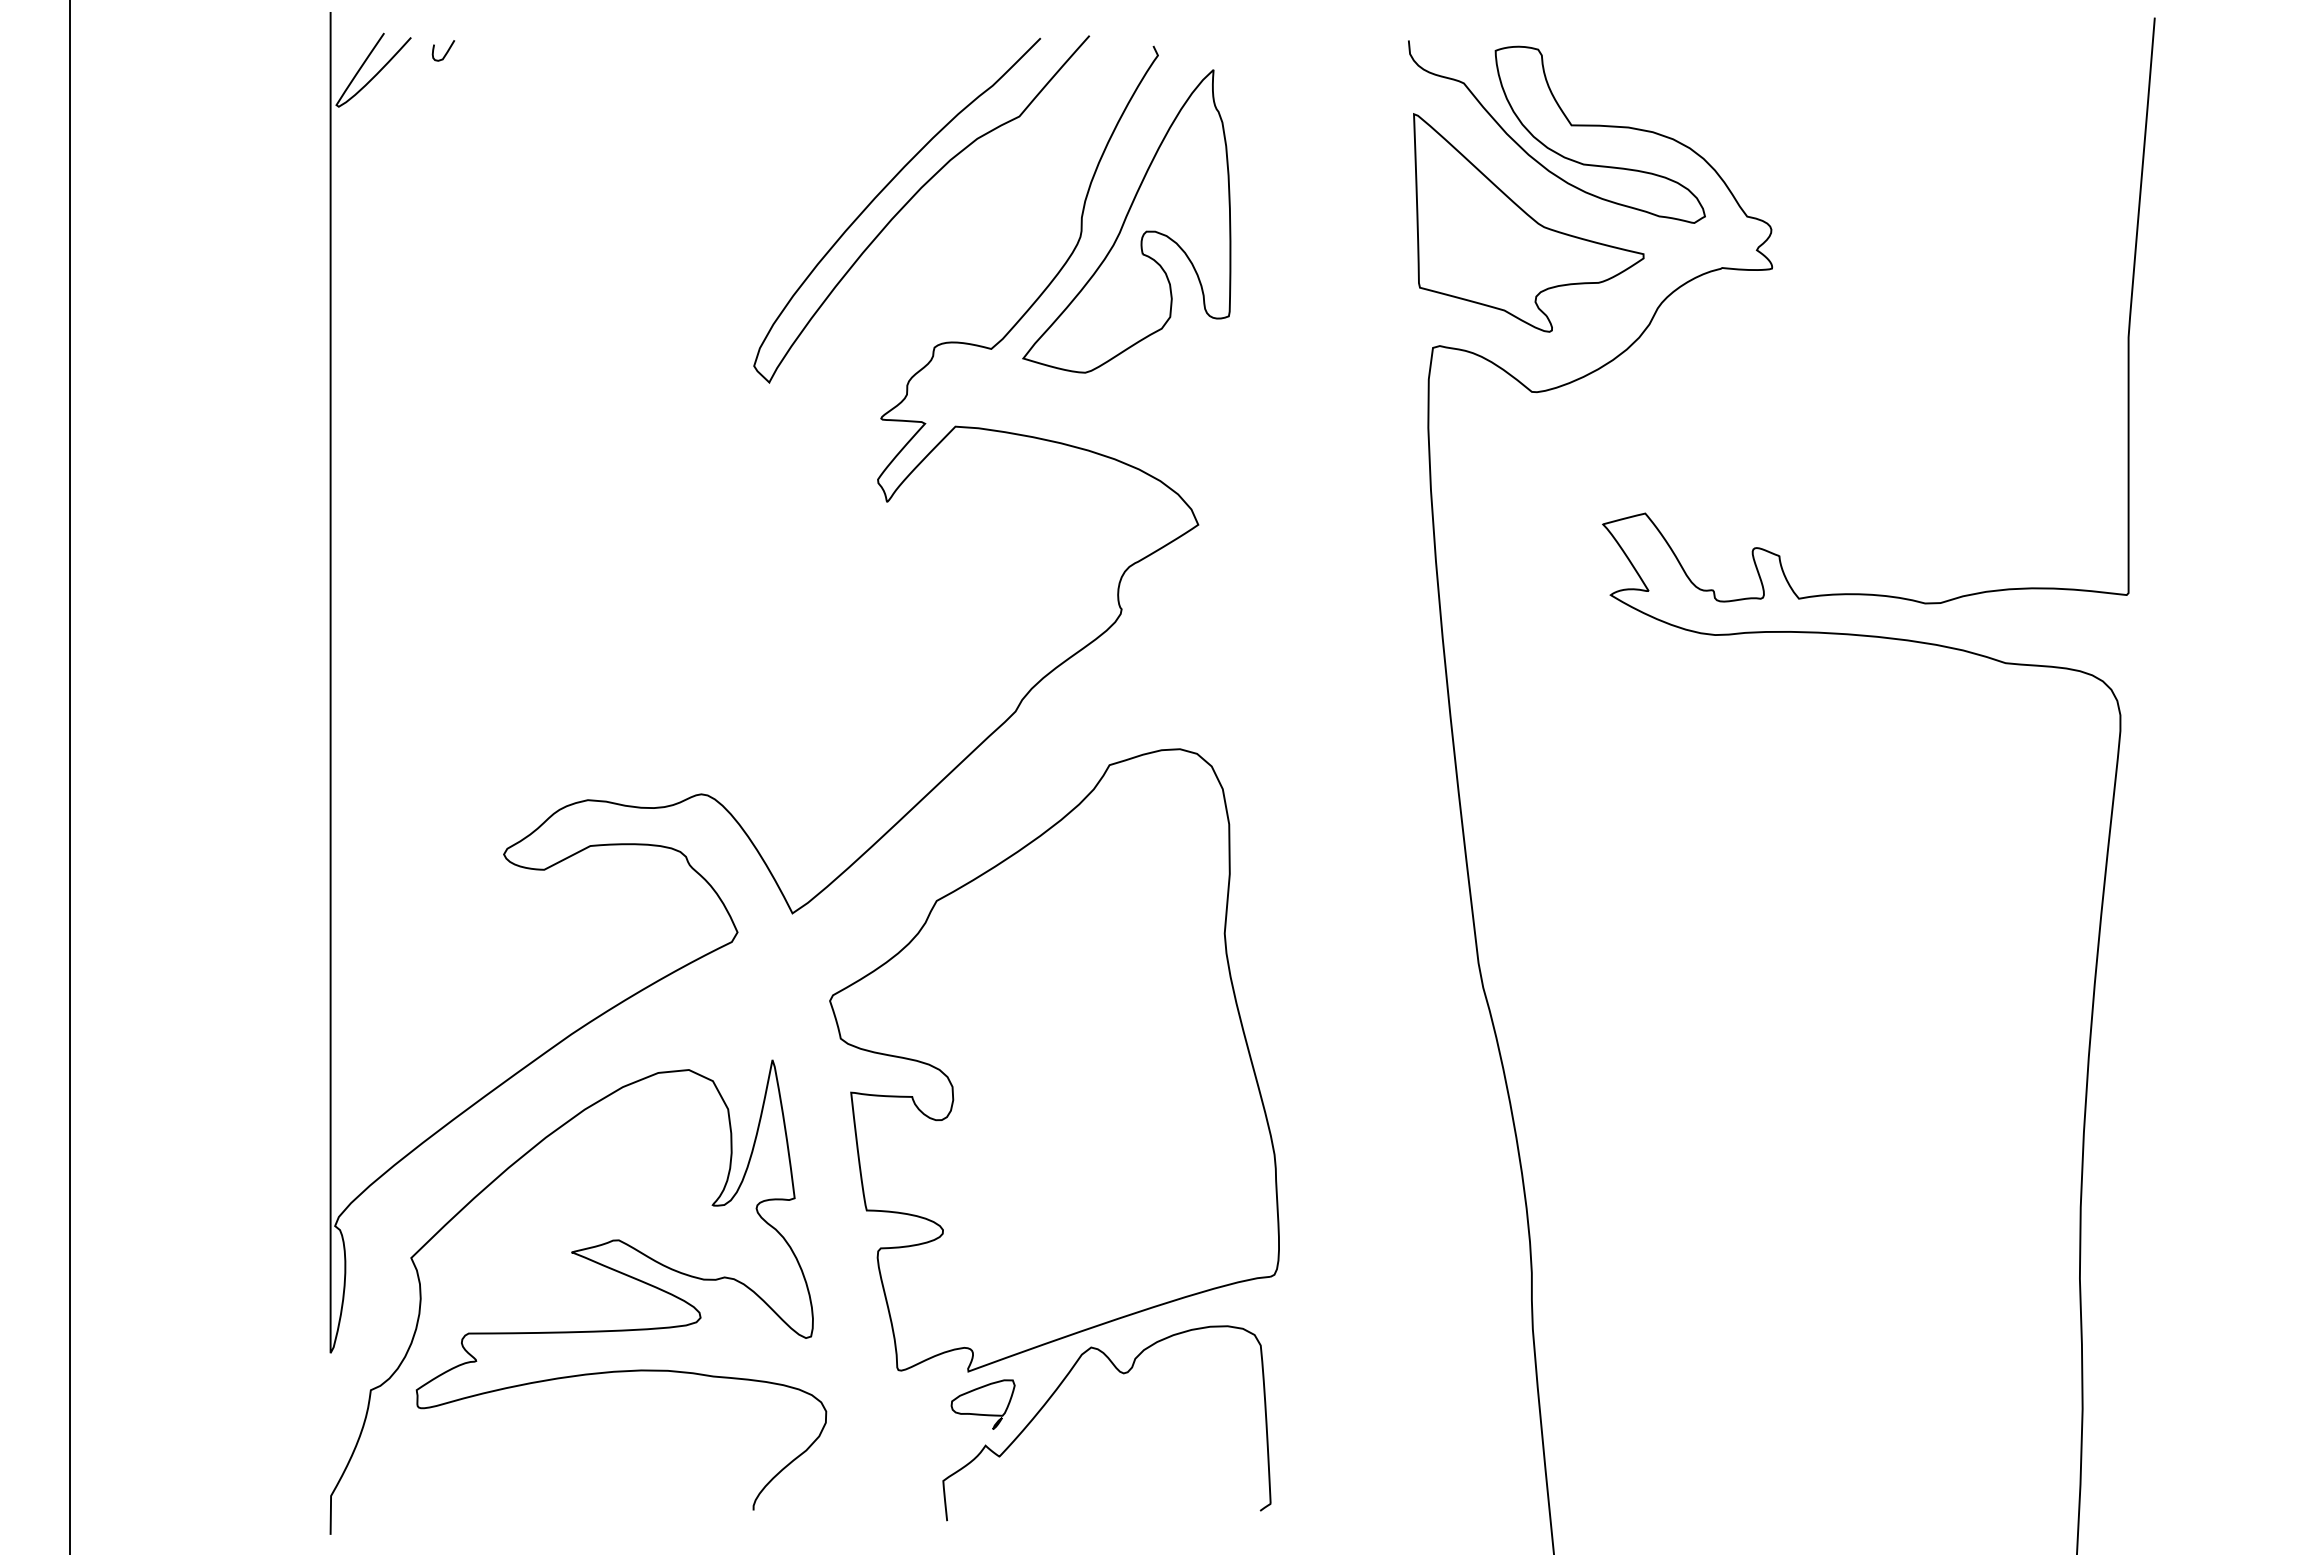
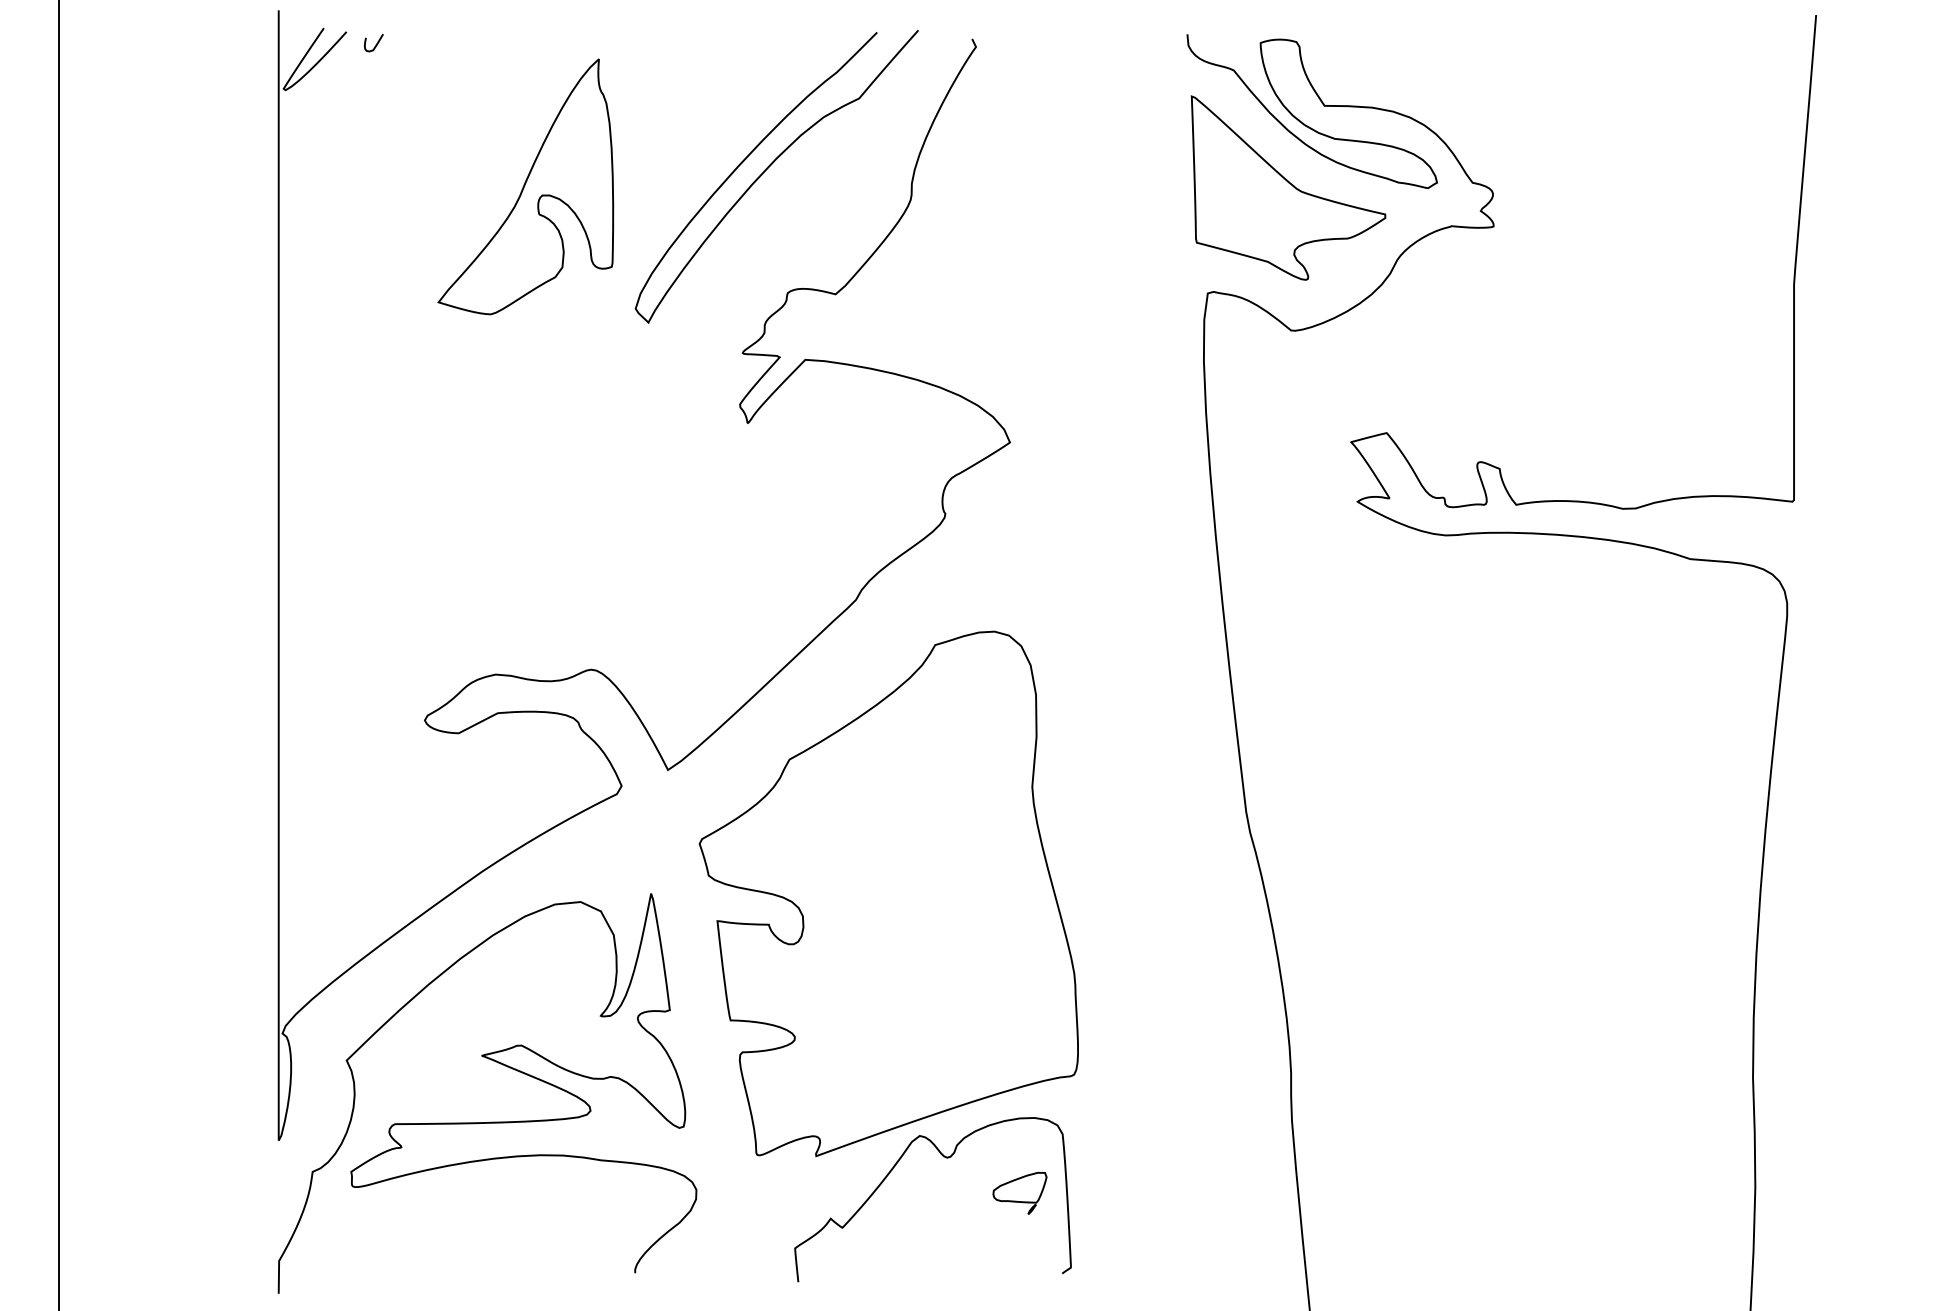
part: (1126, 221) -> (525, 186), moved
part: (982, 1404) -> (1019, 1193), moved

